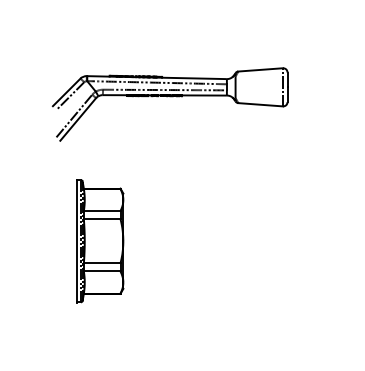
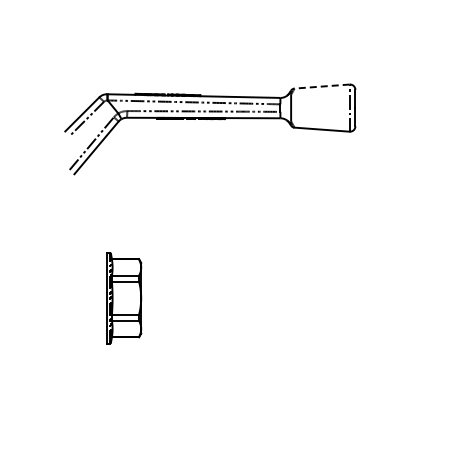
line: (260, 69) -> (322, 86), solid -> dashed
part: (100, 240) -> (124, 297), size x0.6

